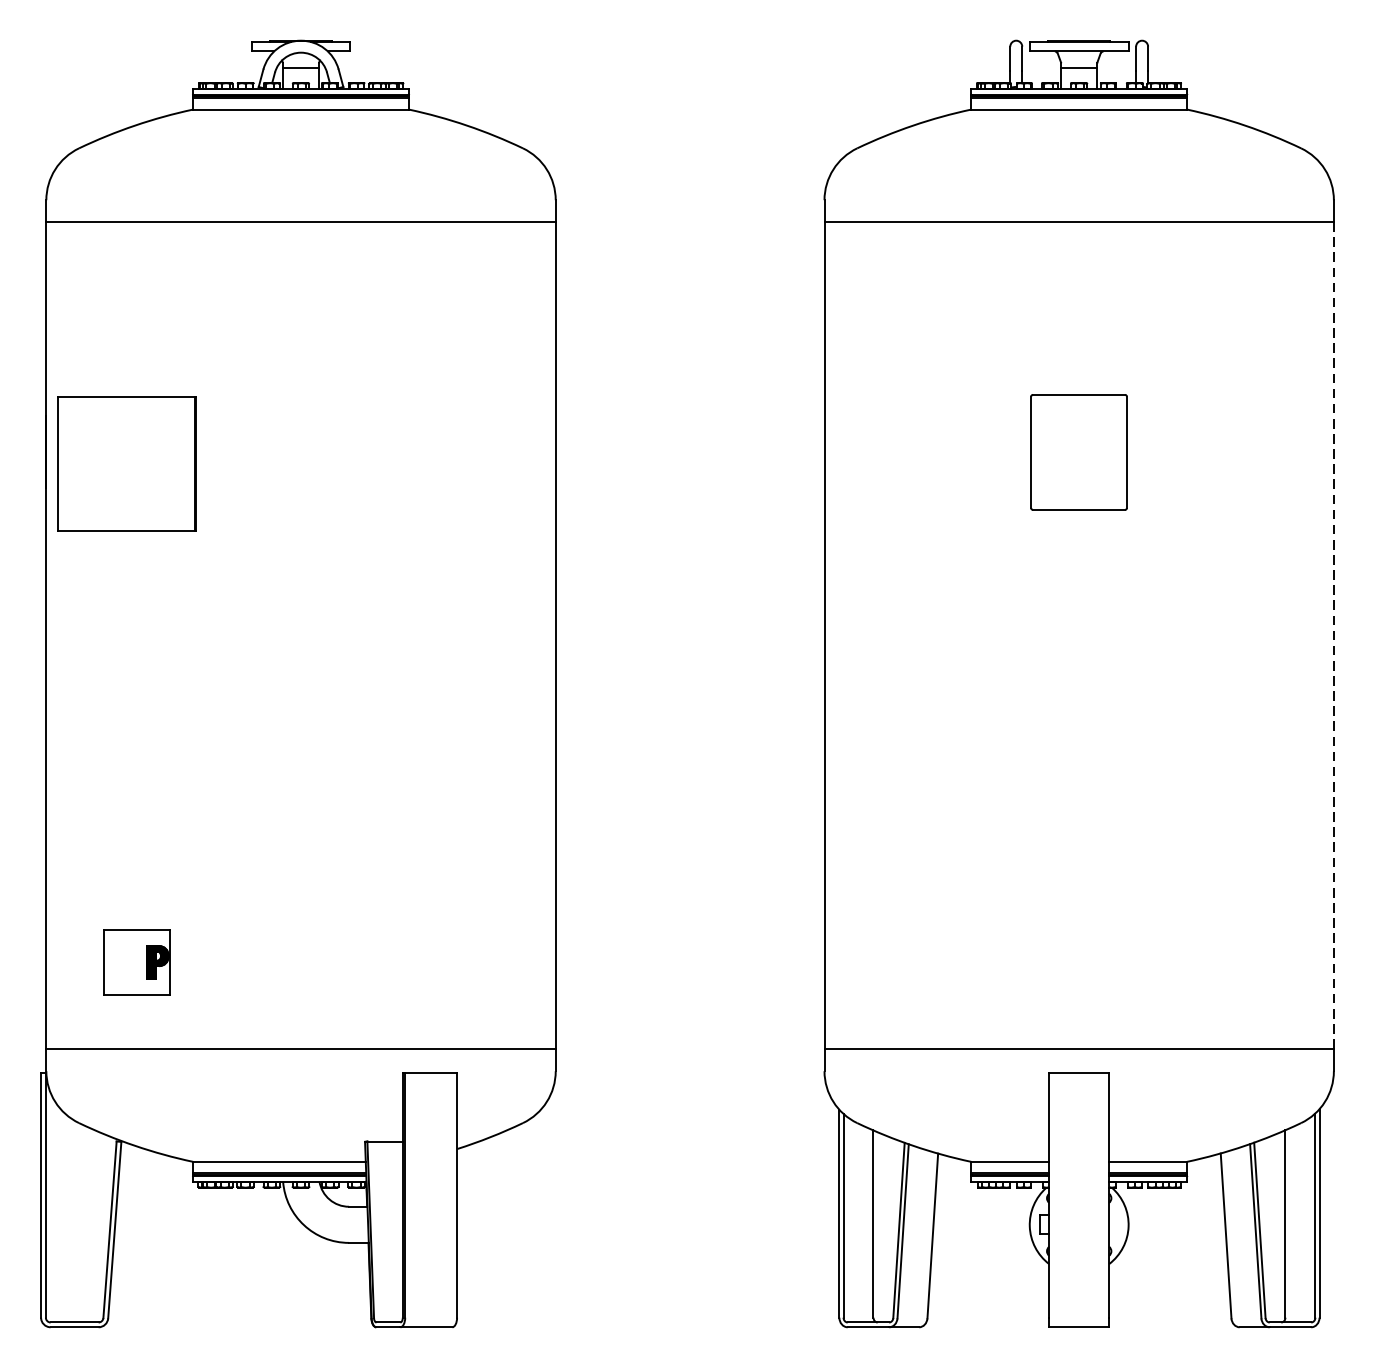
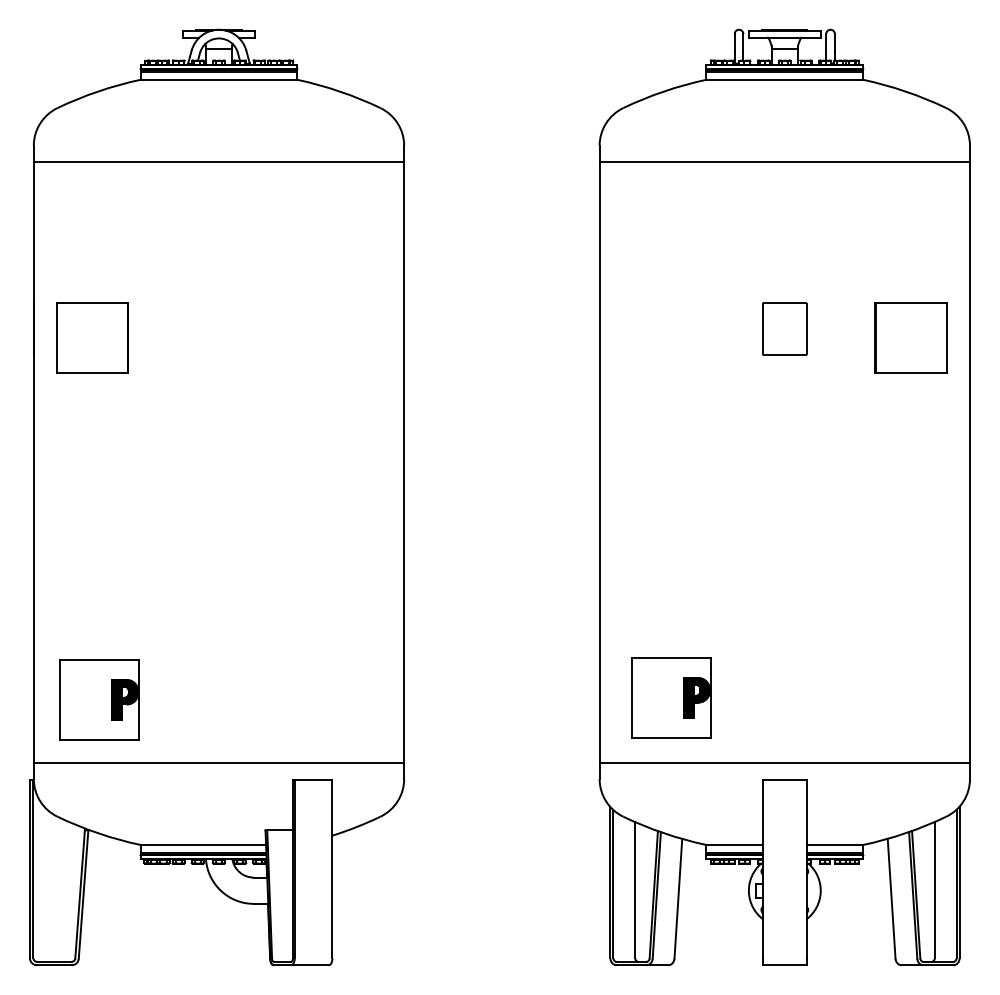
part: (1078, 451) -> (784, 328), size x0.62
part: (127, 463) -> (92, 337), size x0.71
part: (1252, 463) -> (910, 337), added
line: (1334, 635) -> (970, 462), dashed -> solid
part: (923, 959) -> (671, 697), added
part: (136, 961) -> (99, 699), size x1.67

